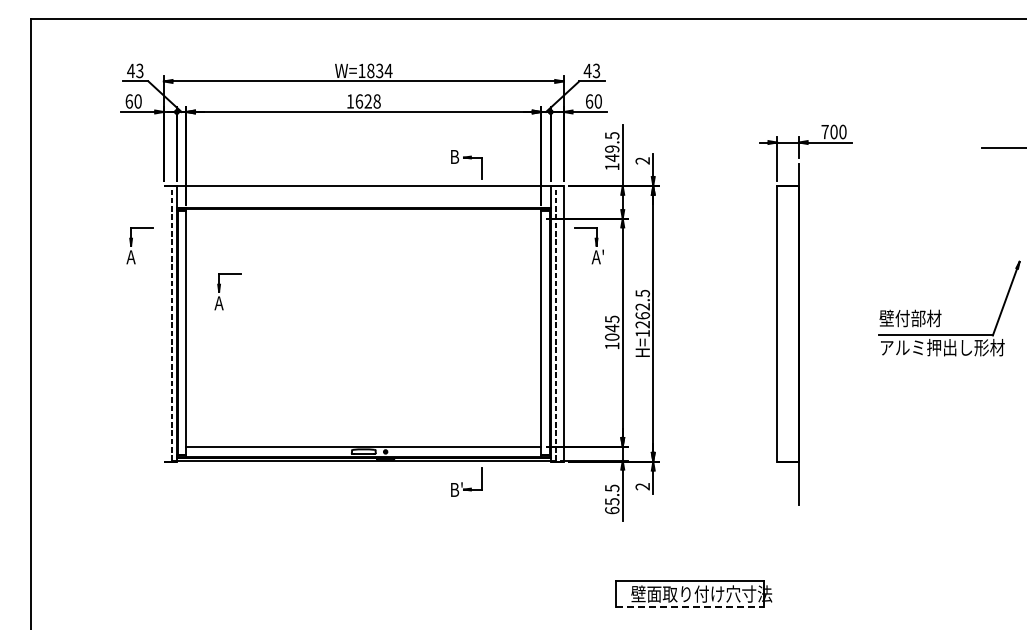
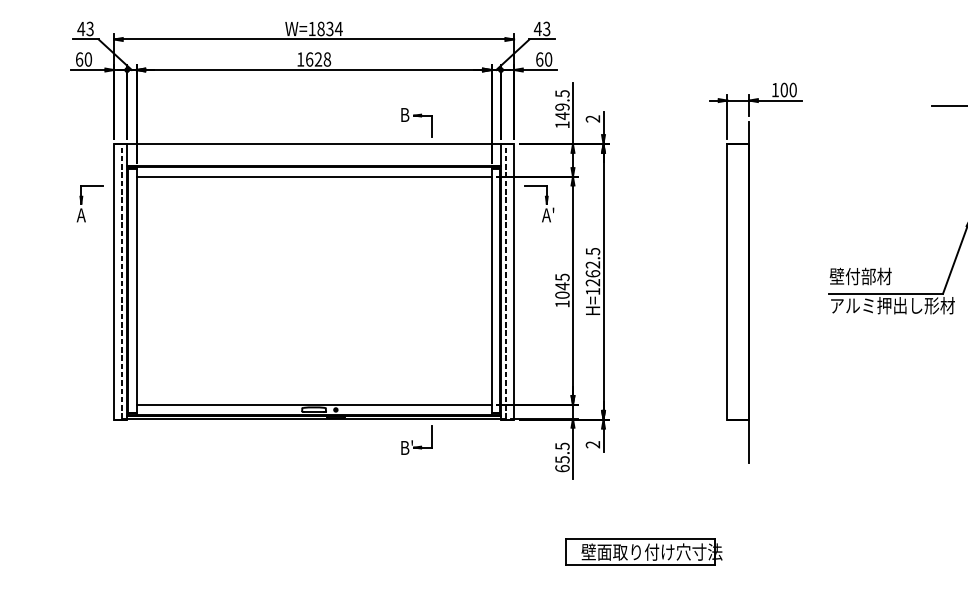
text: (824, 132) -> (774, 90), 700 -> 100
line: (363, 218) -> (313, 176), added
part: (220, 291) -> (170, 249), removed
line: (163, 323) -> (113, 281), added
line: (690, 607) -> (640, 565), dashed -> solid

